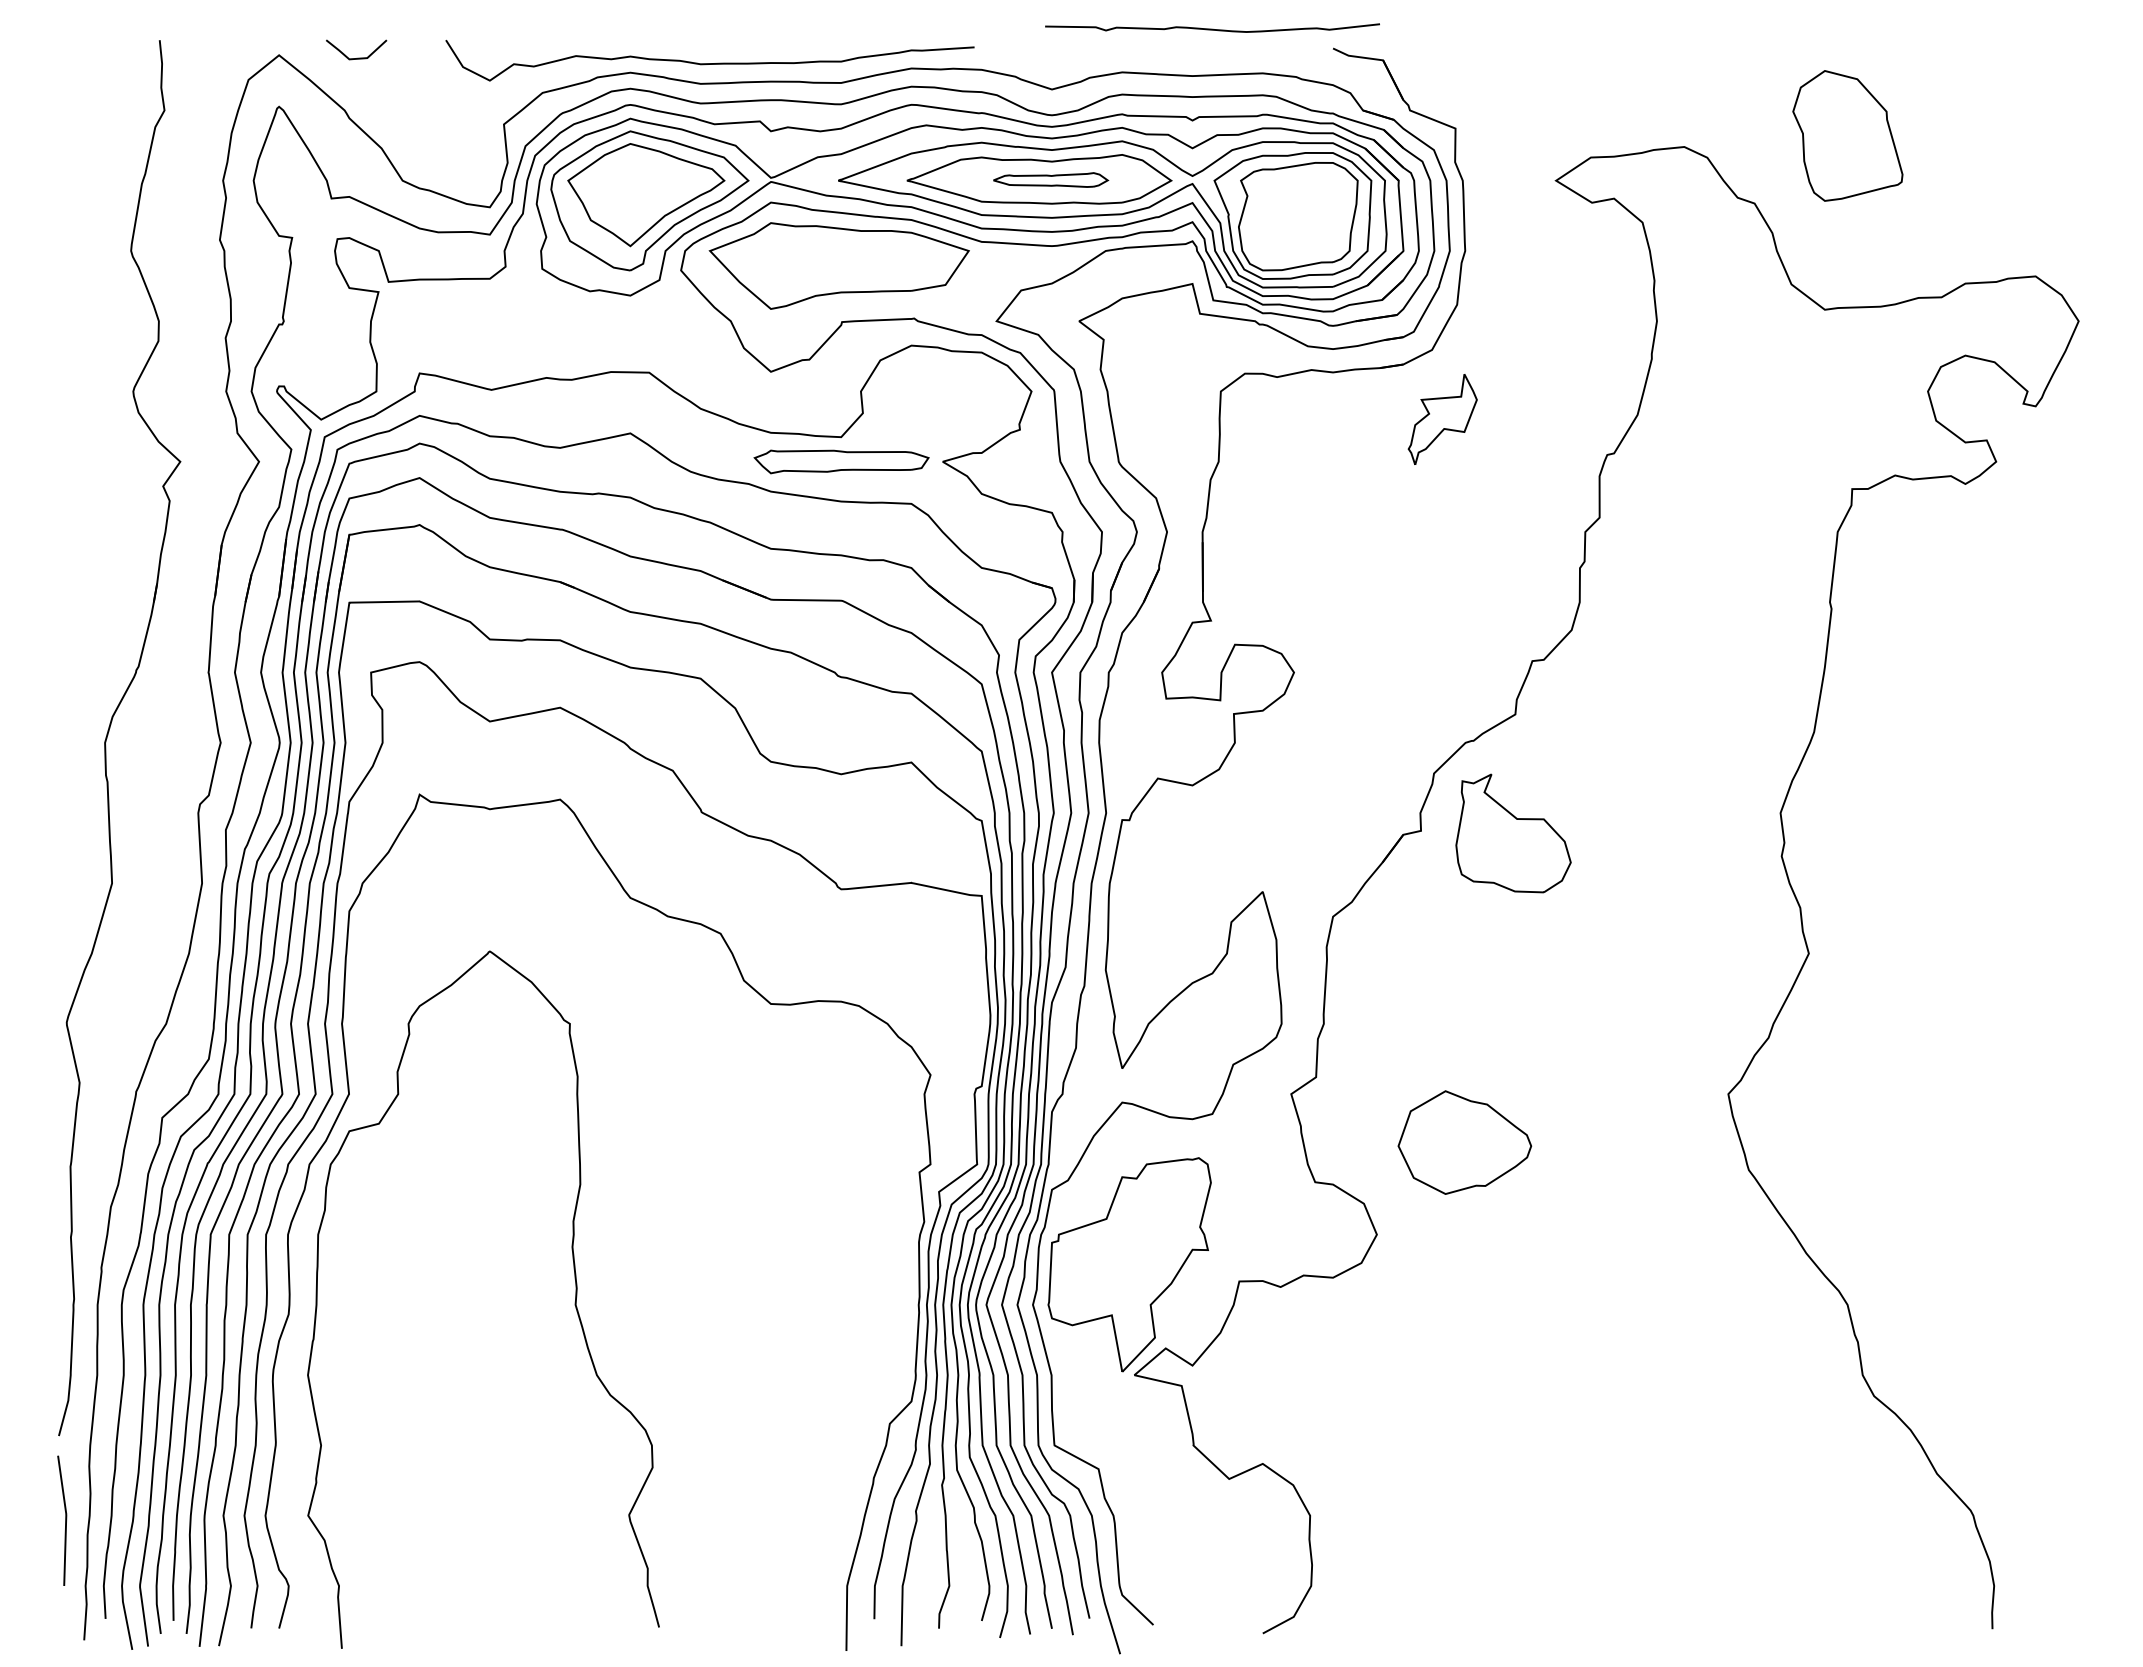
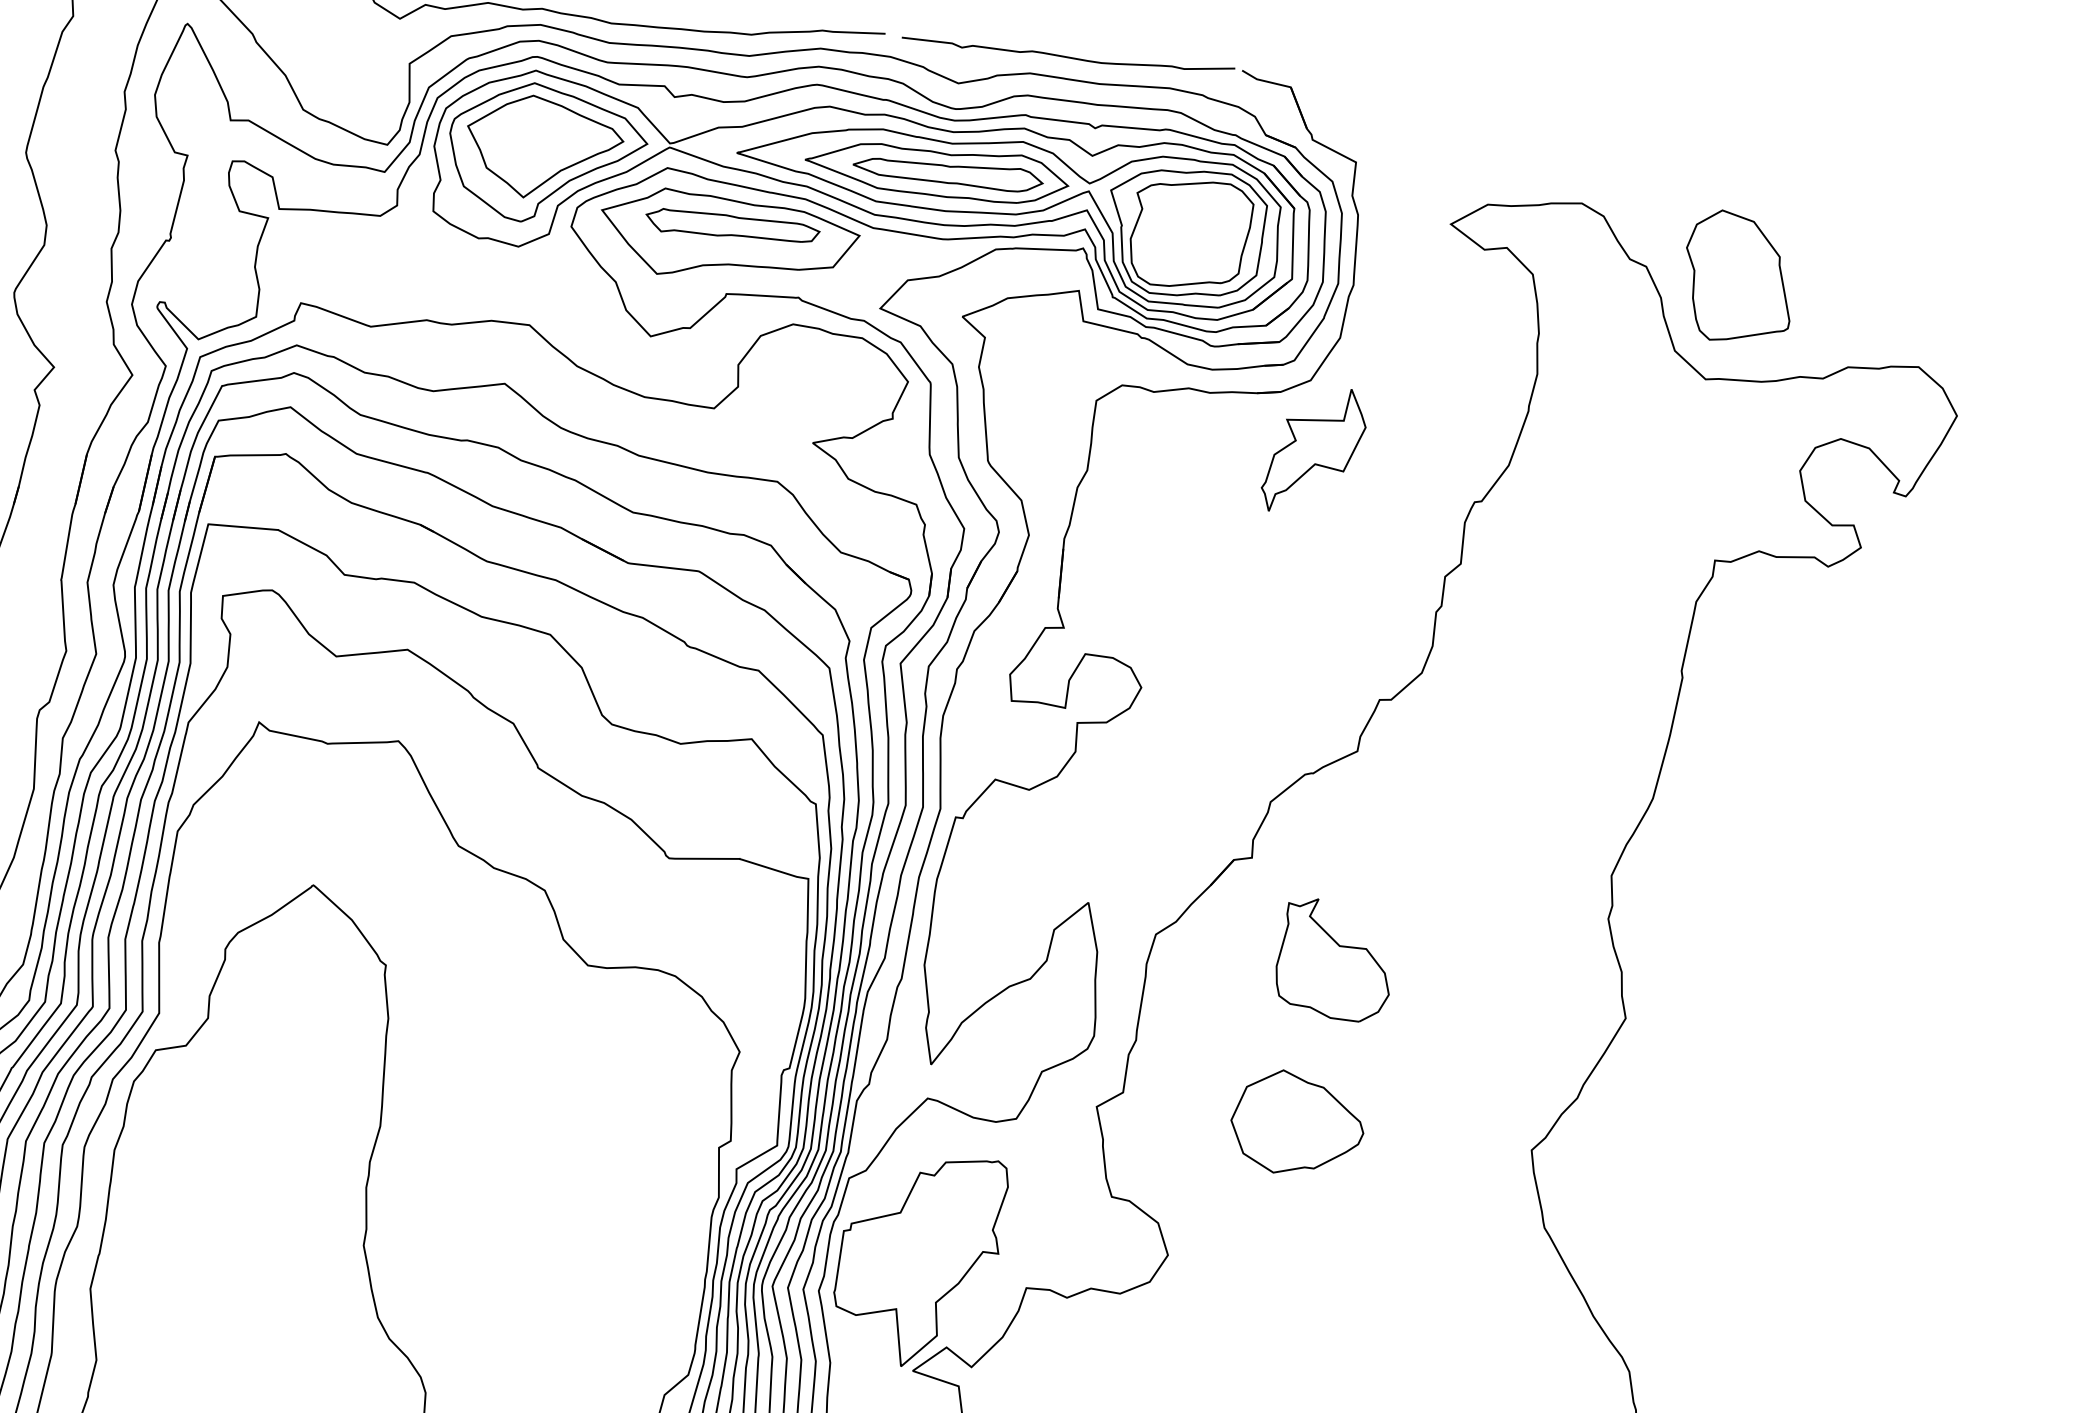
curve: (1212, 28) -> (1068, 56), moved
part: (1847, 135) -> (1738, 276), moved
part: (1050, 179) -> (947, 172), size x1.67
part: (1442, 419) -> (1314, 450), size x1.43
part: (841, 461) -> (732, 226), moved
part: (1513, 833) -> (1334, 960), moved
part: (1464, 1142) -> (1297, 1123), moved

